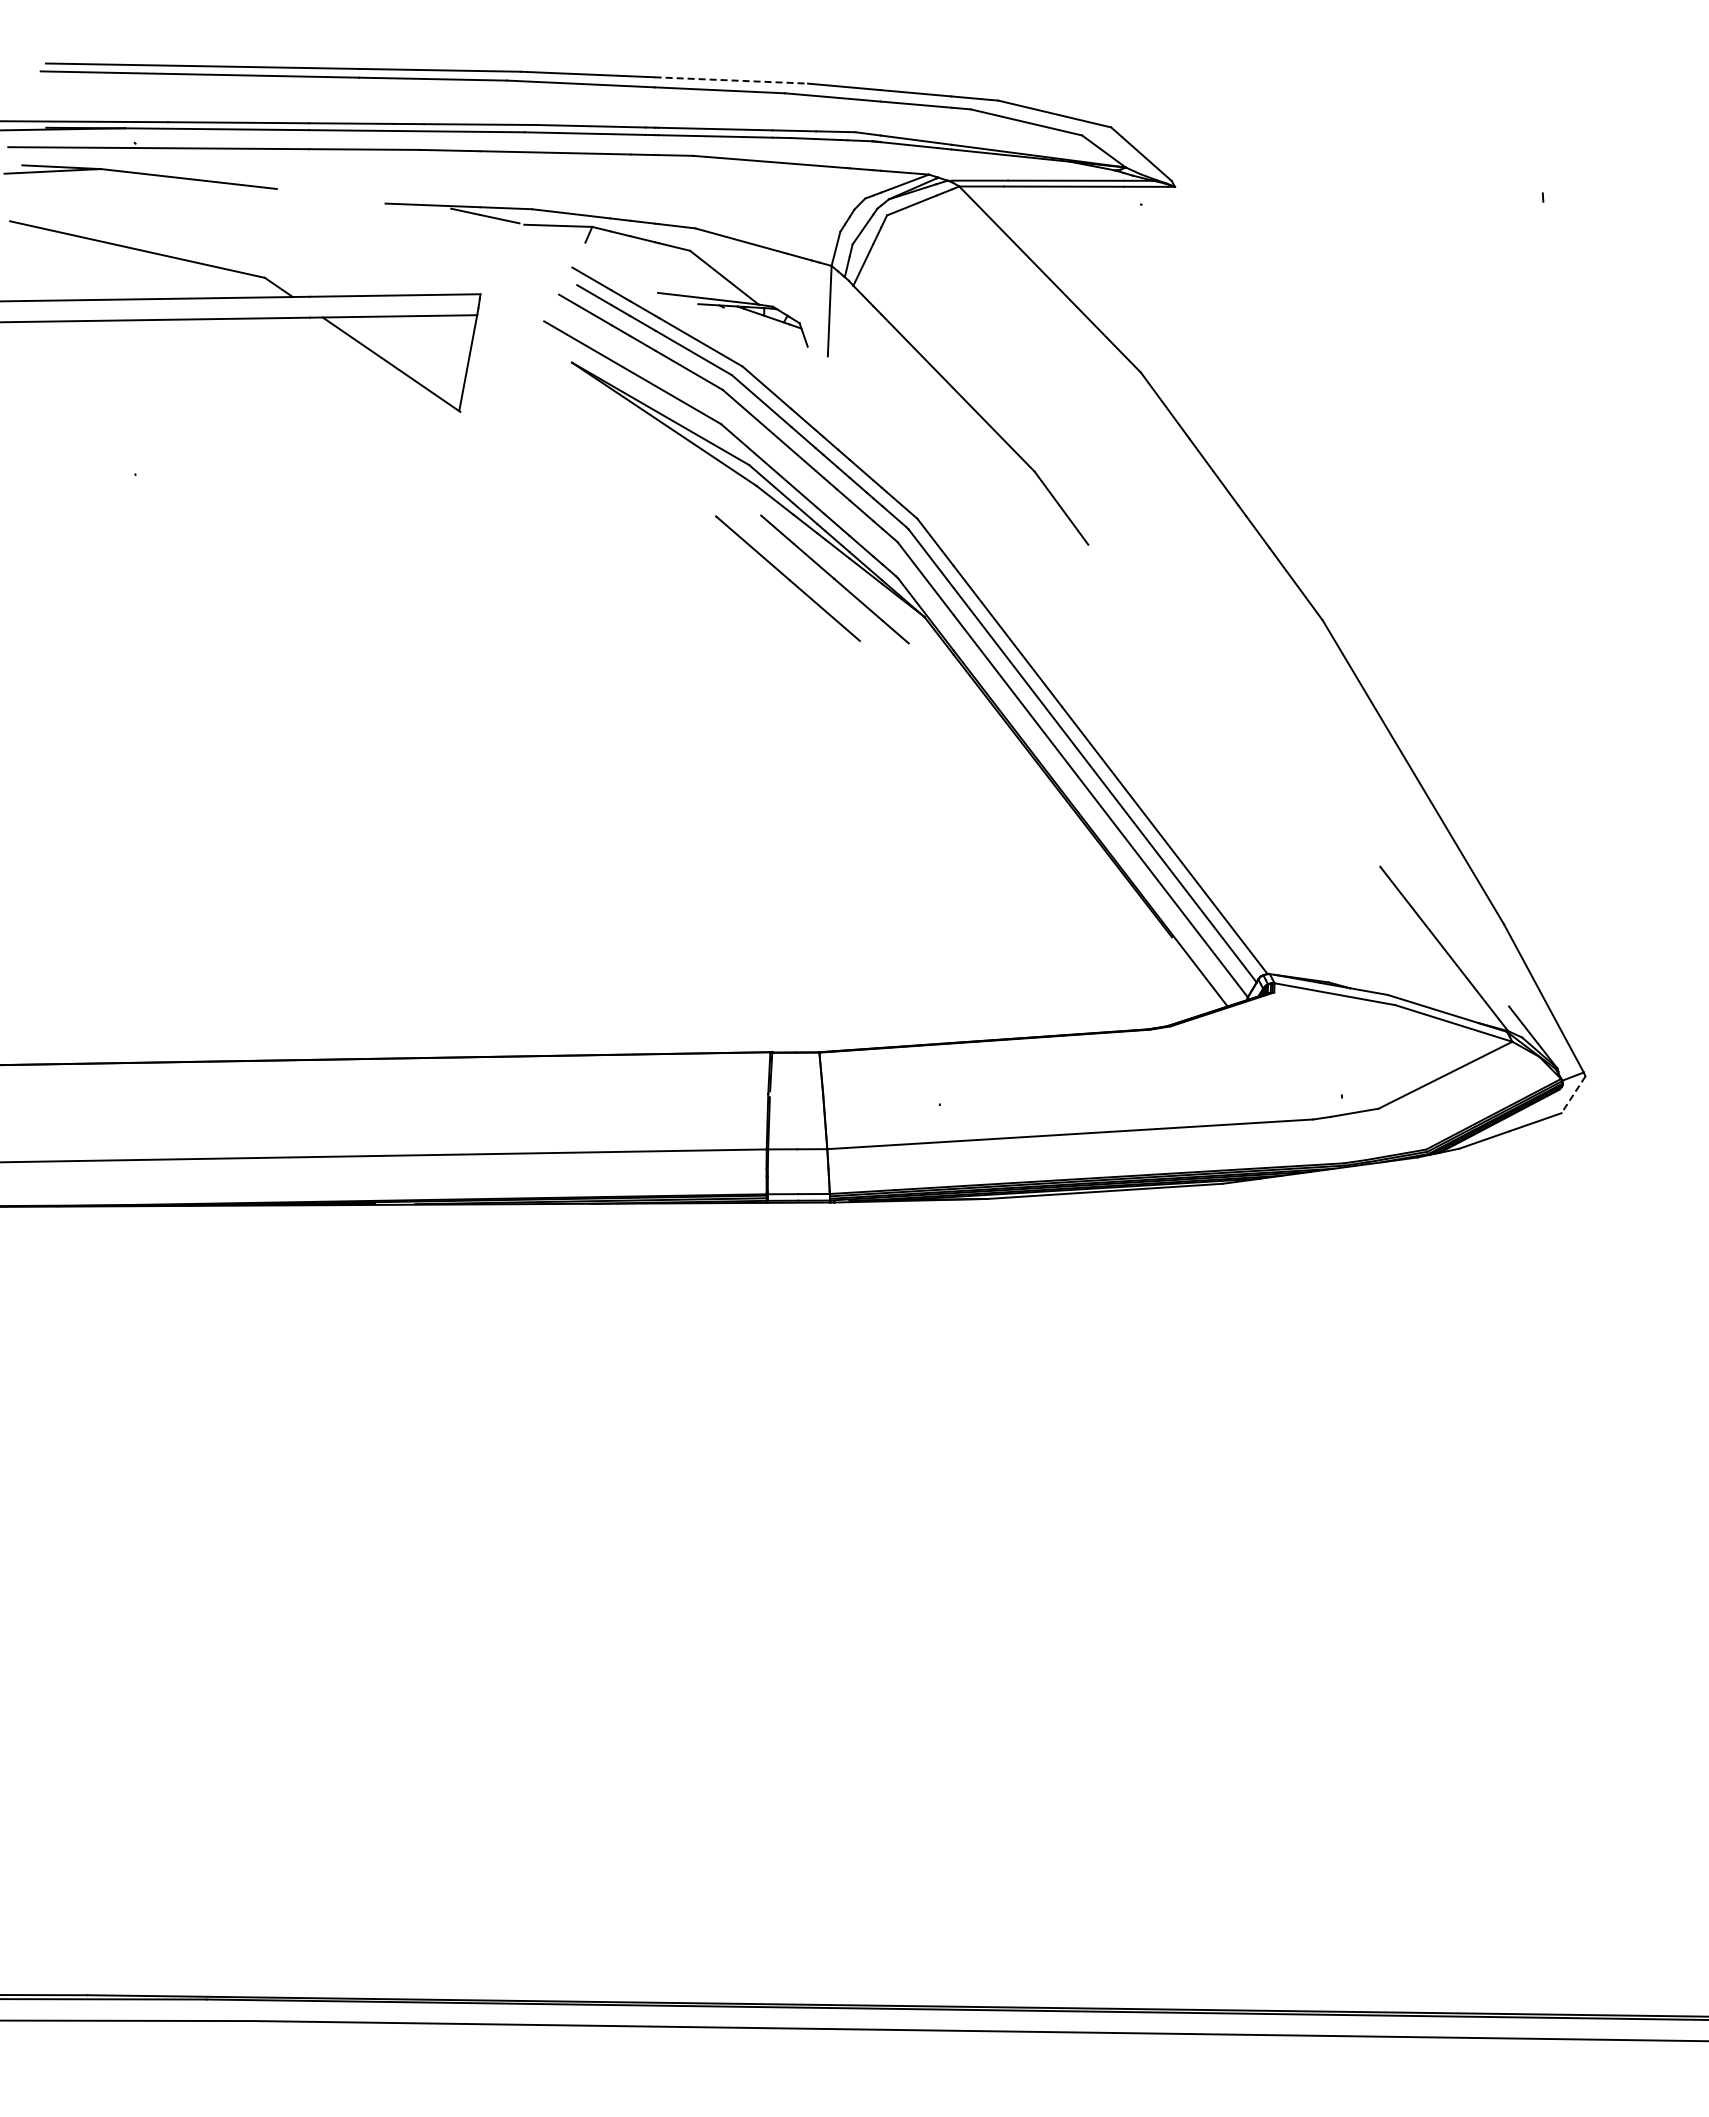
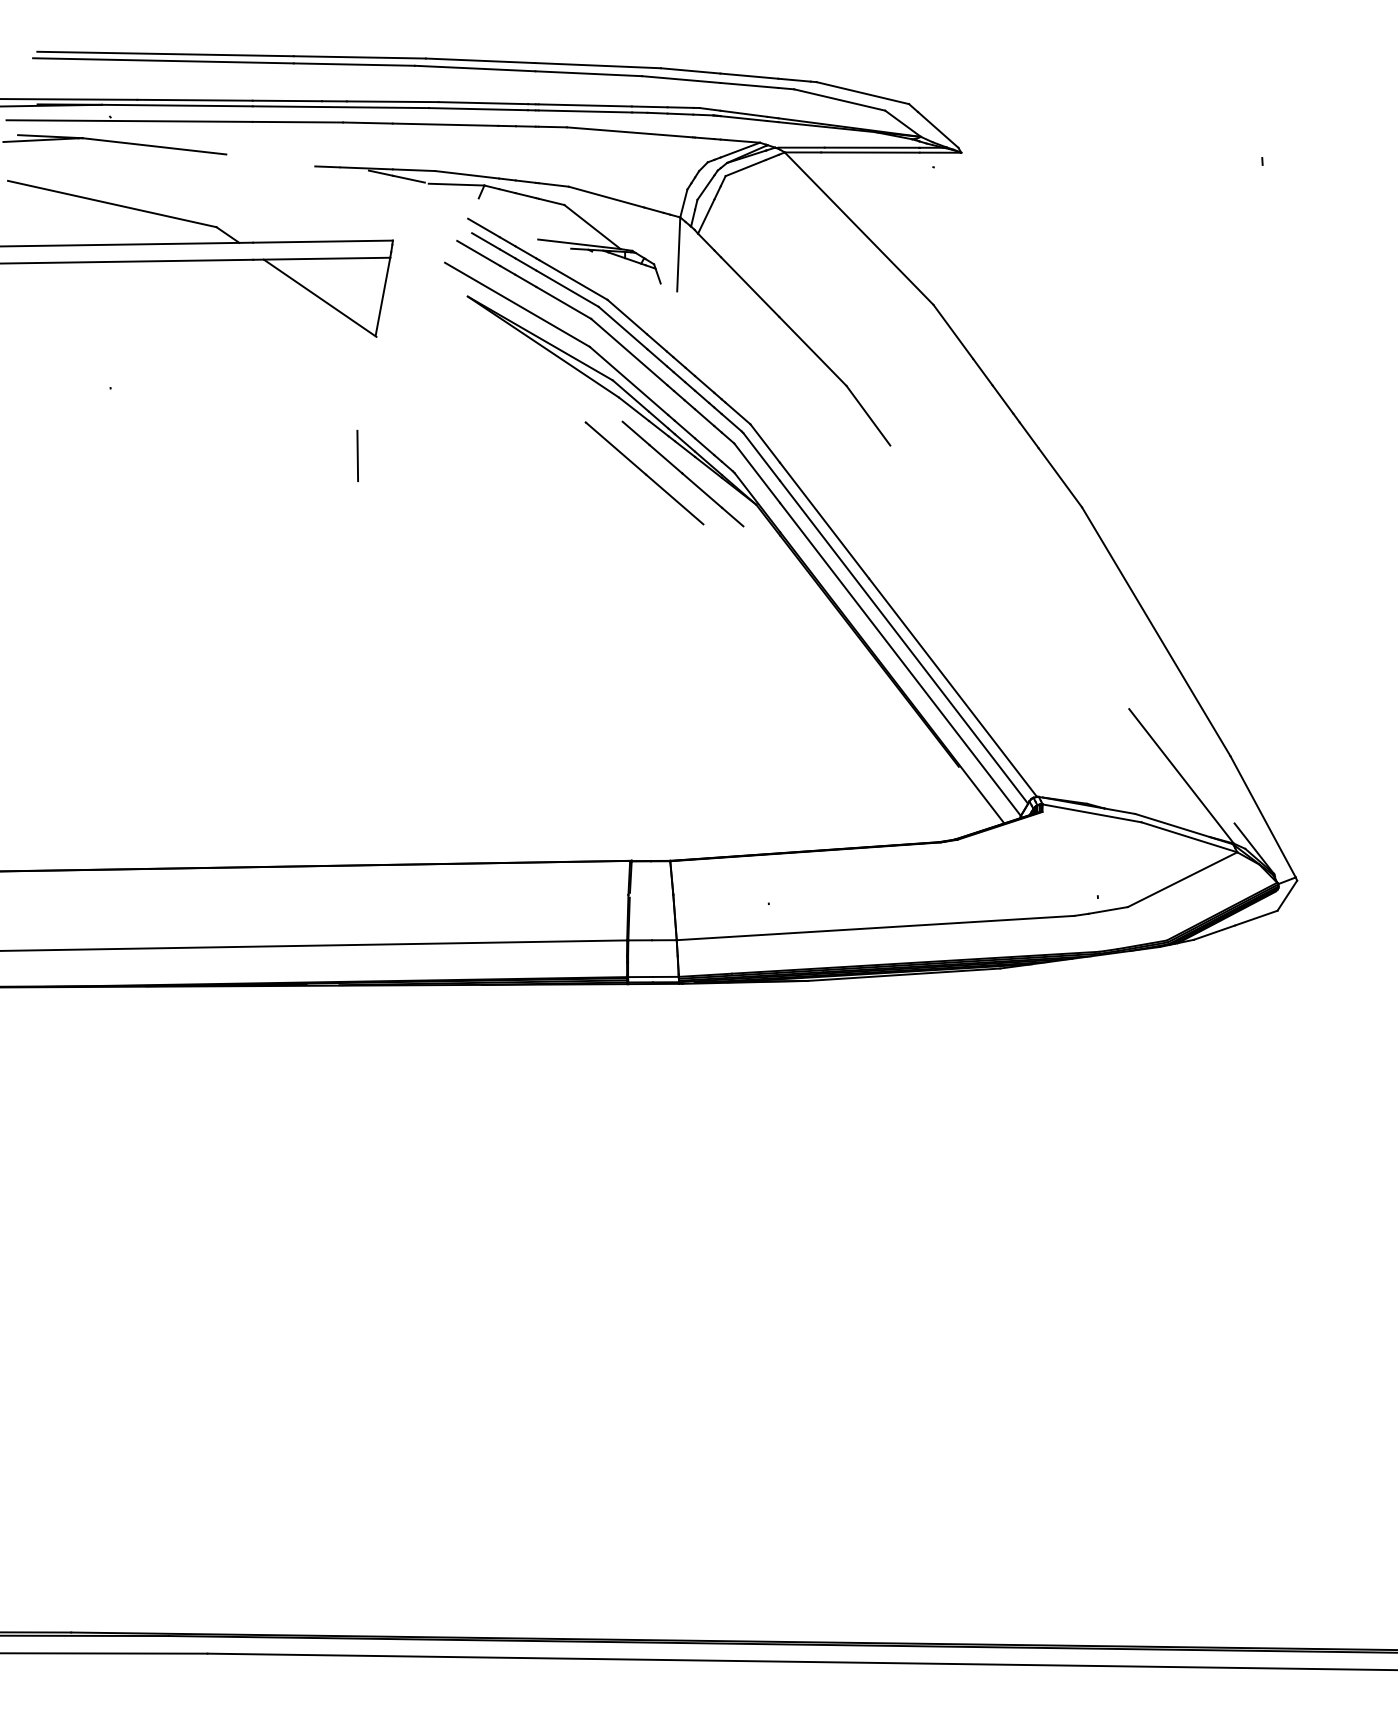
line: (731, 80) -> (598, 65), dashed -> solid
line: (437, 557) -> (357, 456), added
line: (1573, 1094) -> (1287, 895), dashed -> solid

